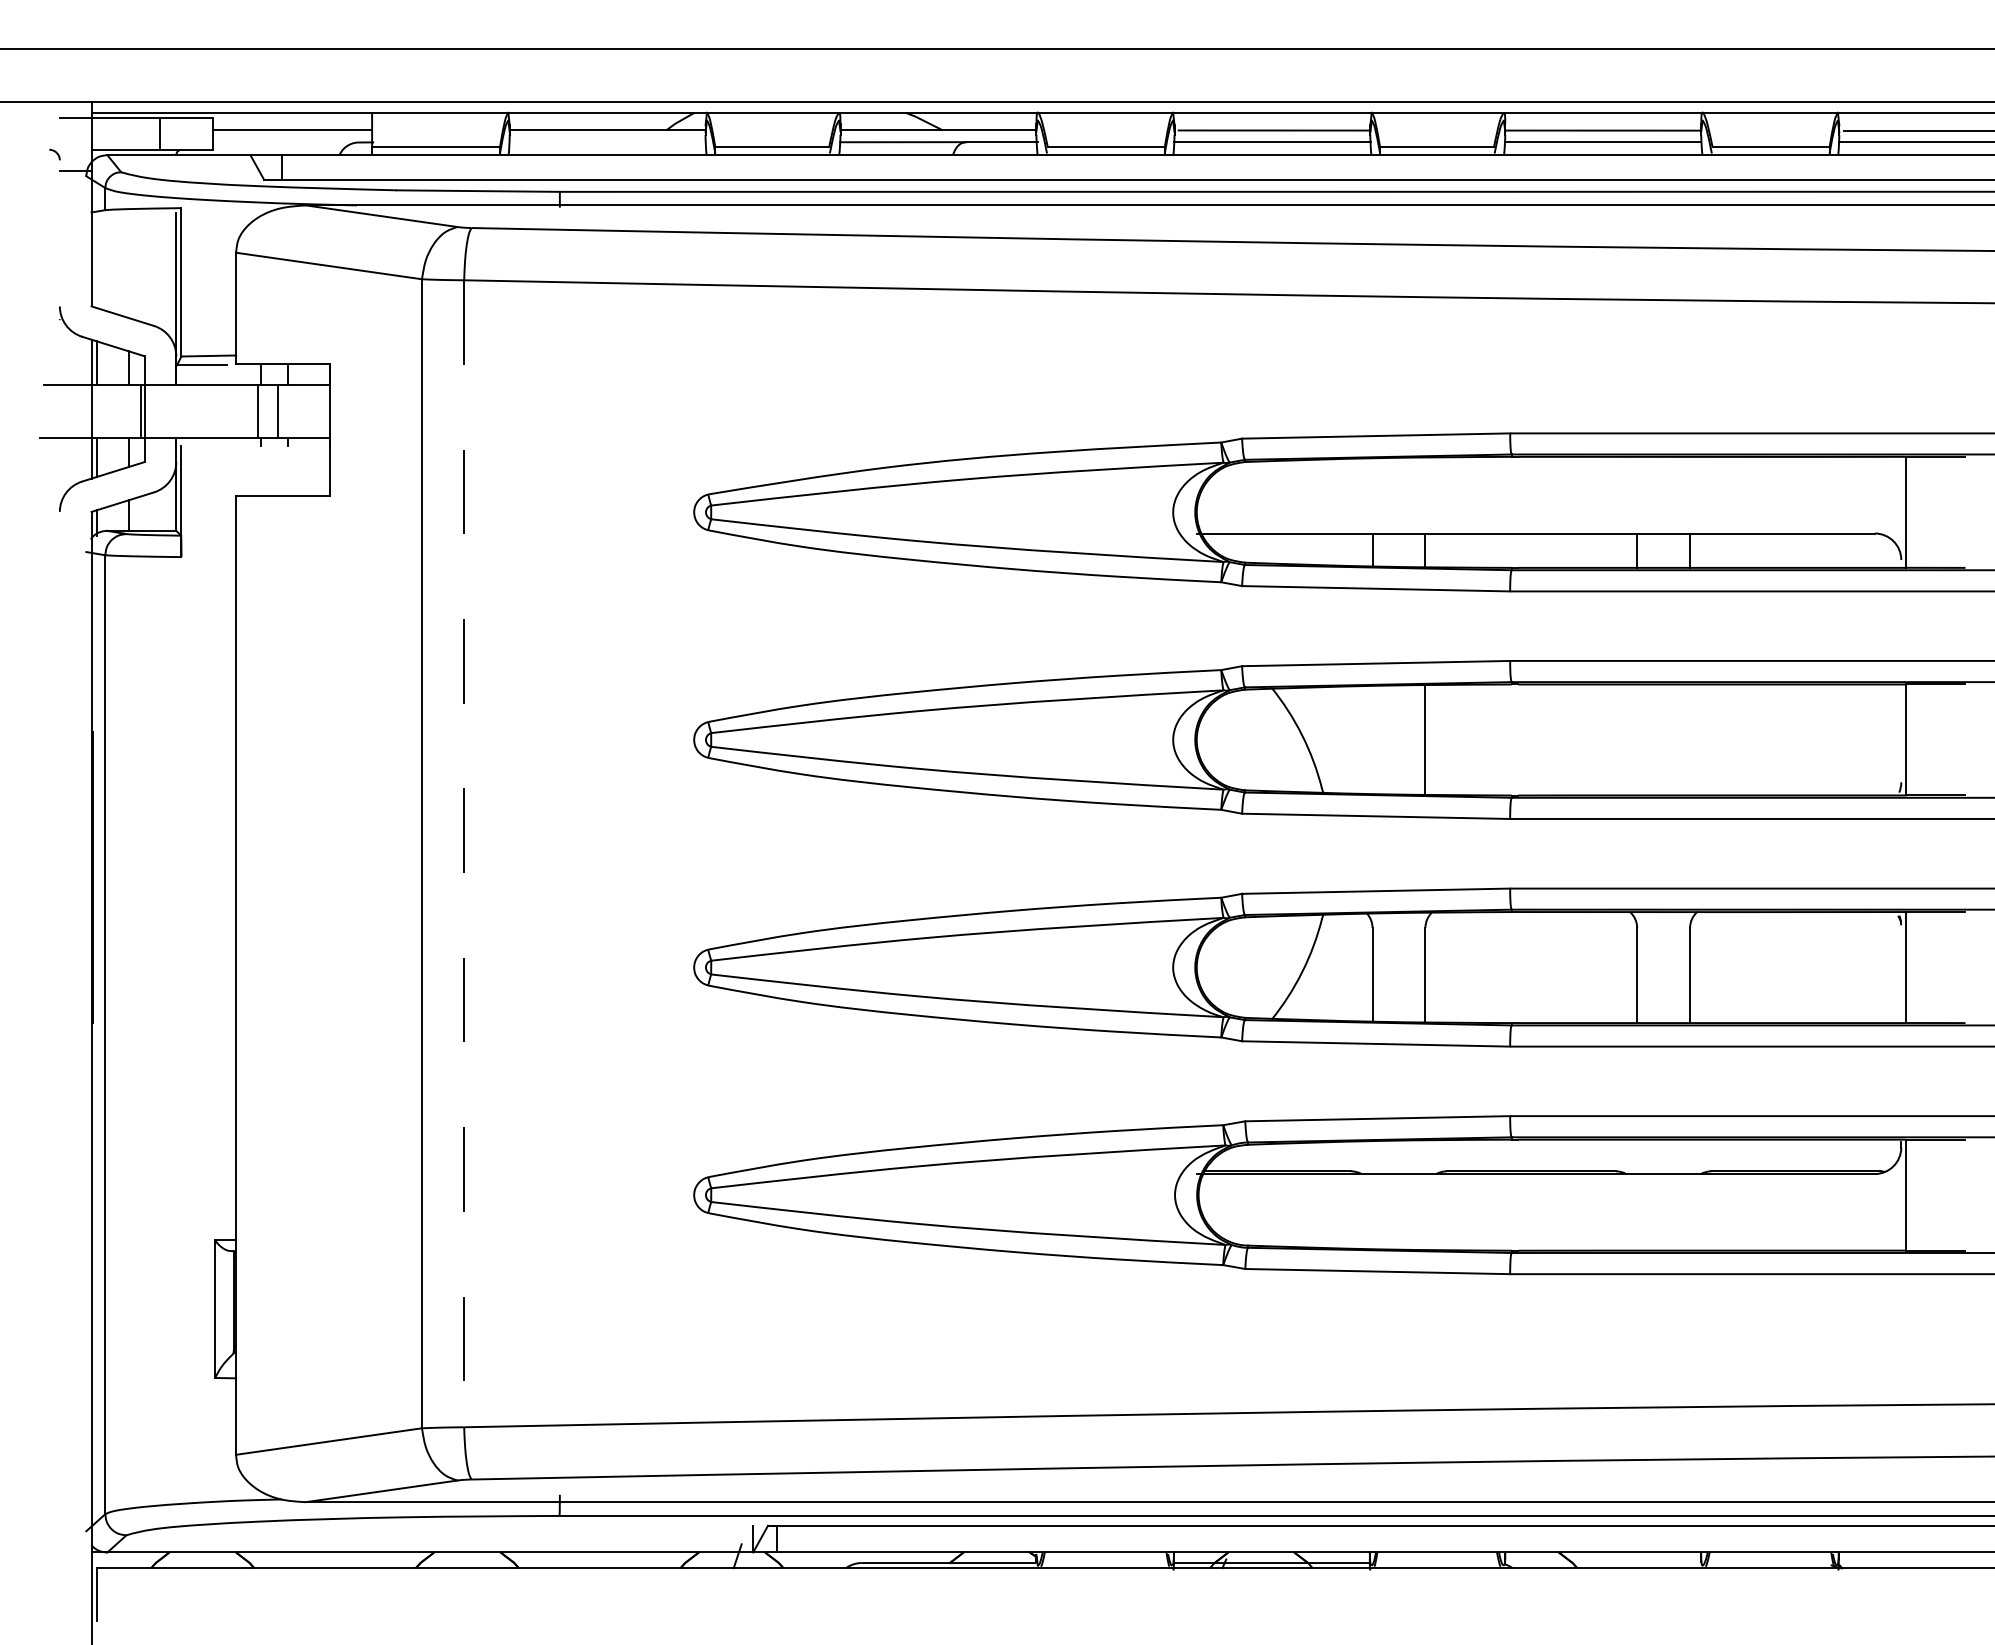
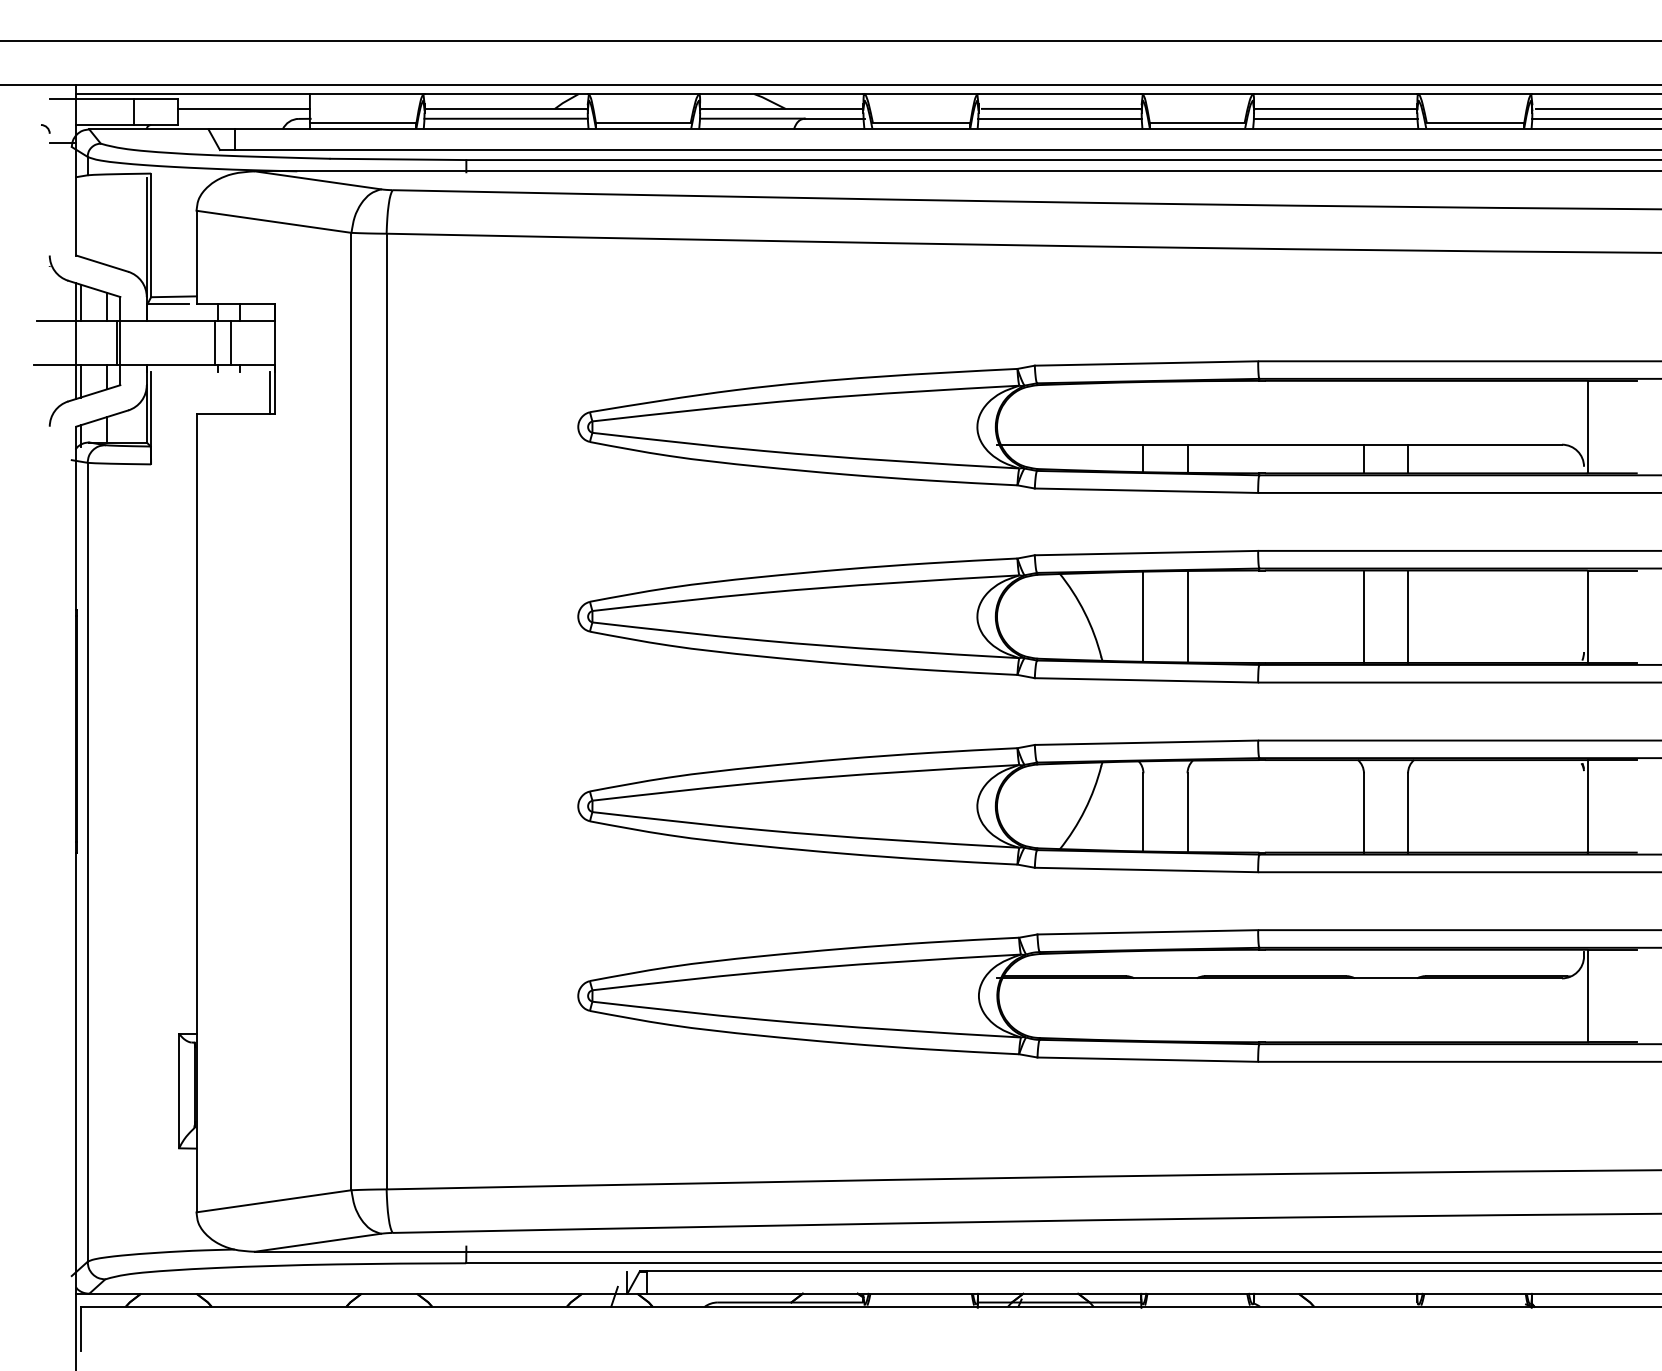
line: (607, 142) -> (506, 118), added
line: (324, 471) -> (270, 393), added
line: (1372, 739) -> (1143, 616), added
line: (1637, 739) -> (1364, 616), added
line: (1690, 739) -> (1408, 616), added
line: (464, 854) -> (386, 712), dashed -> solid

